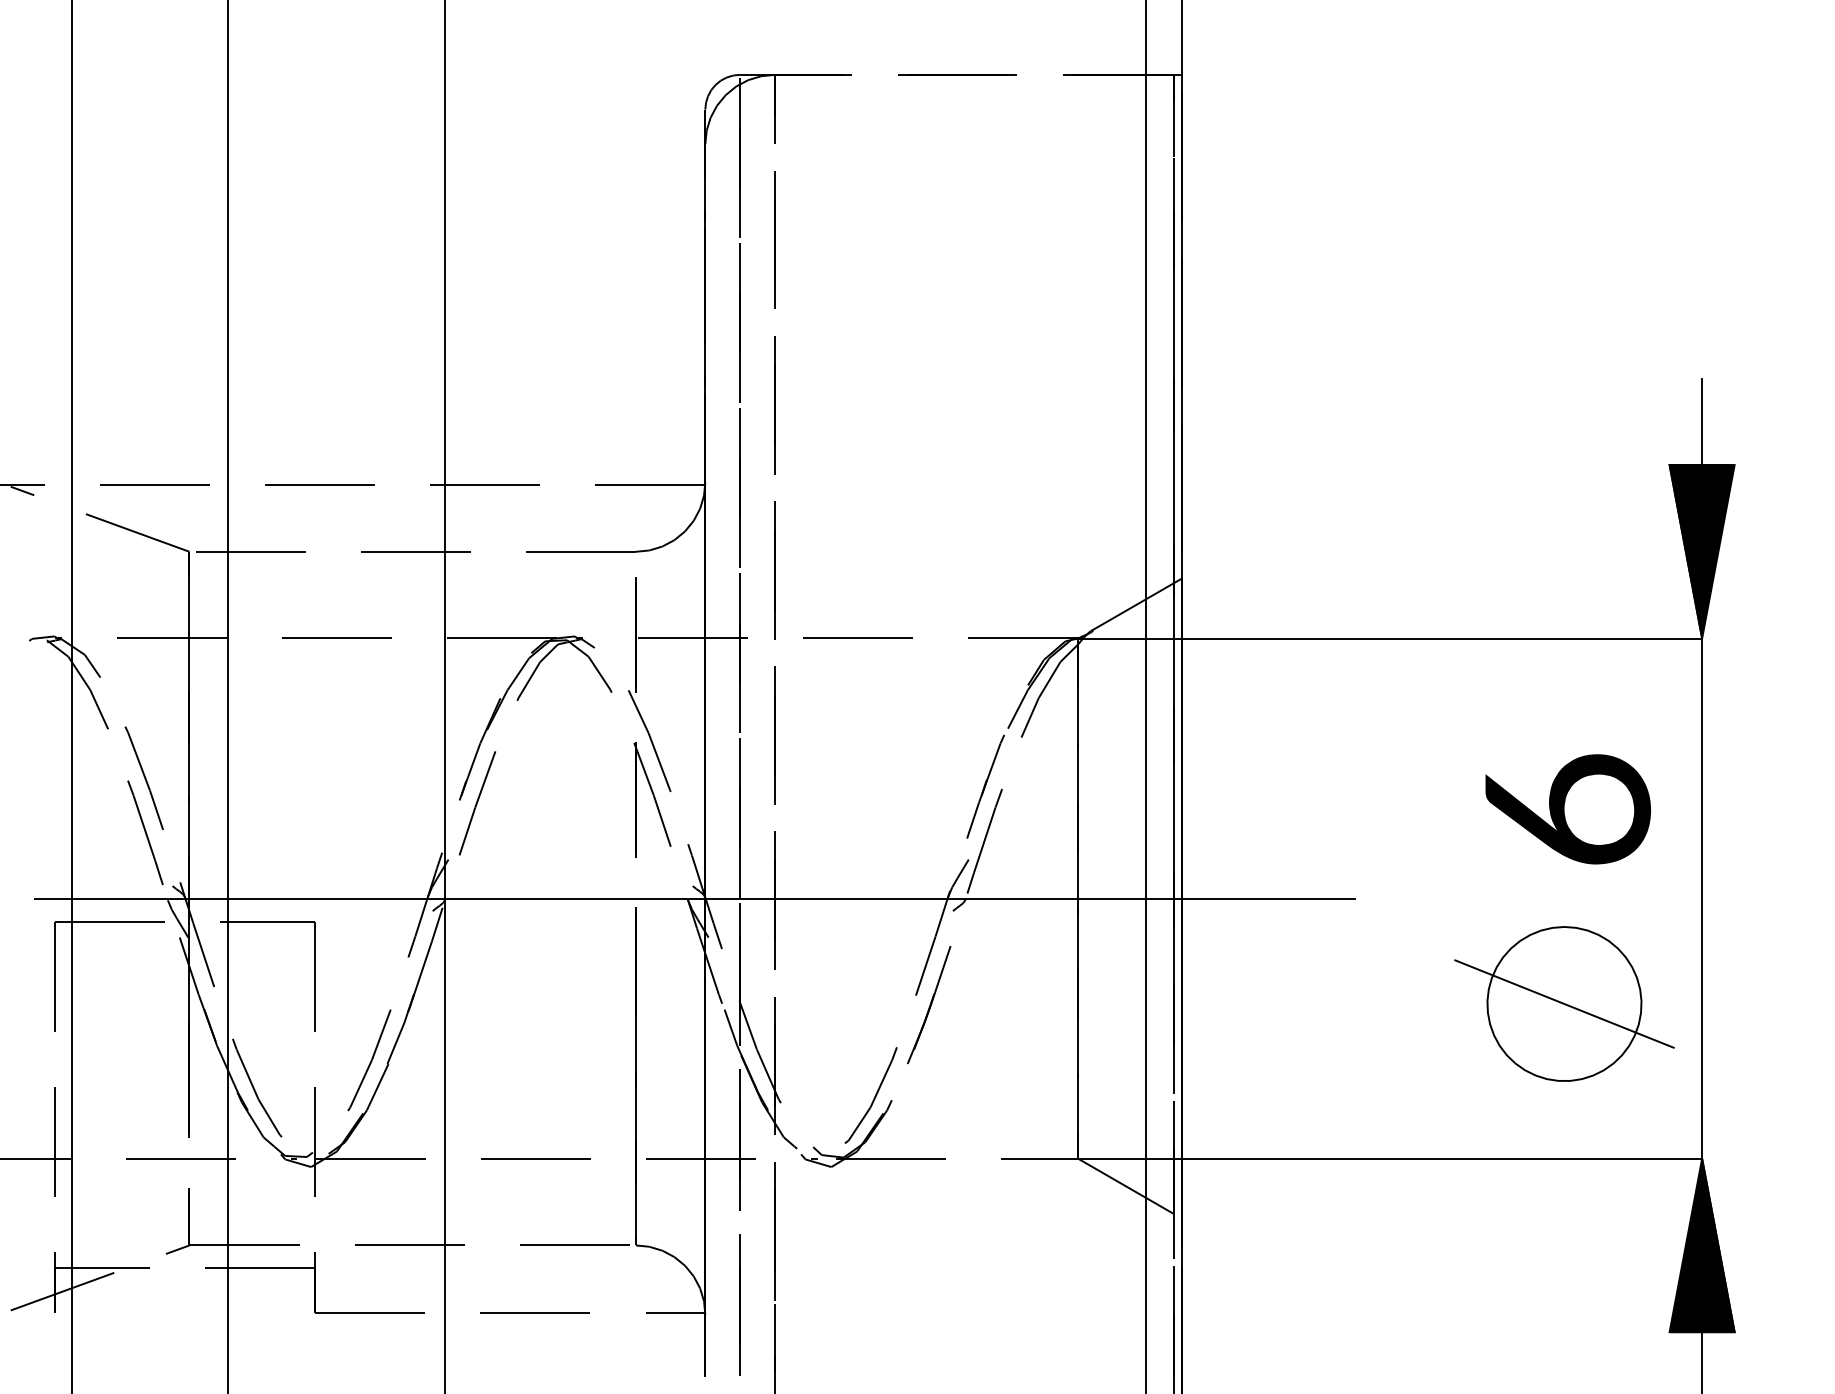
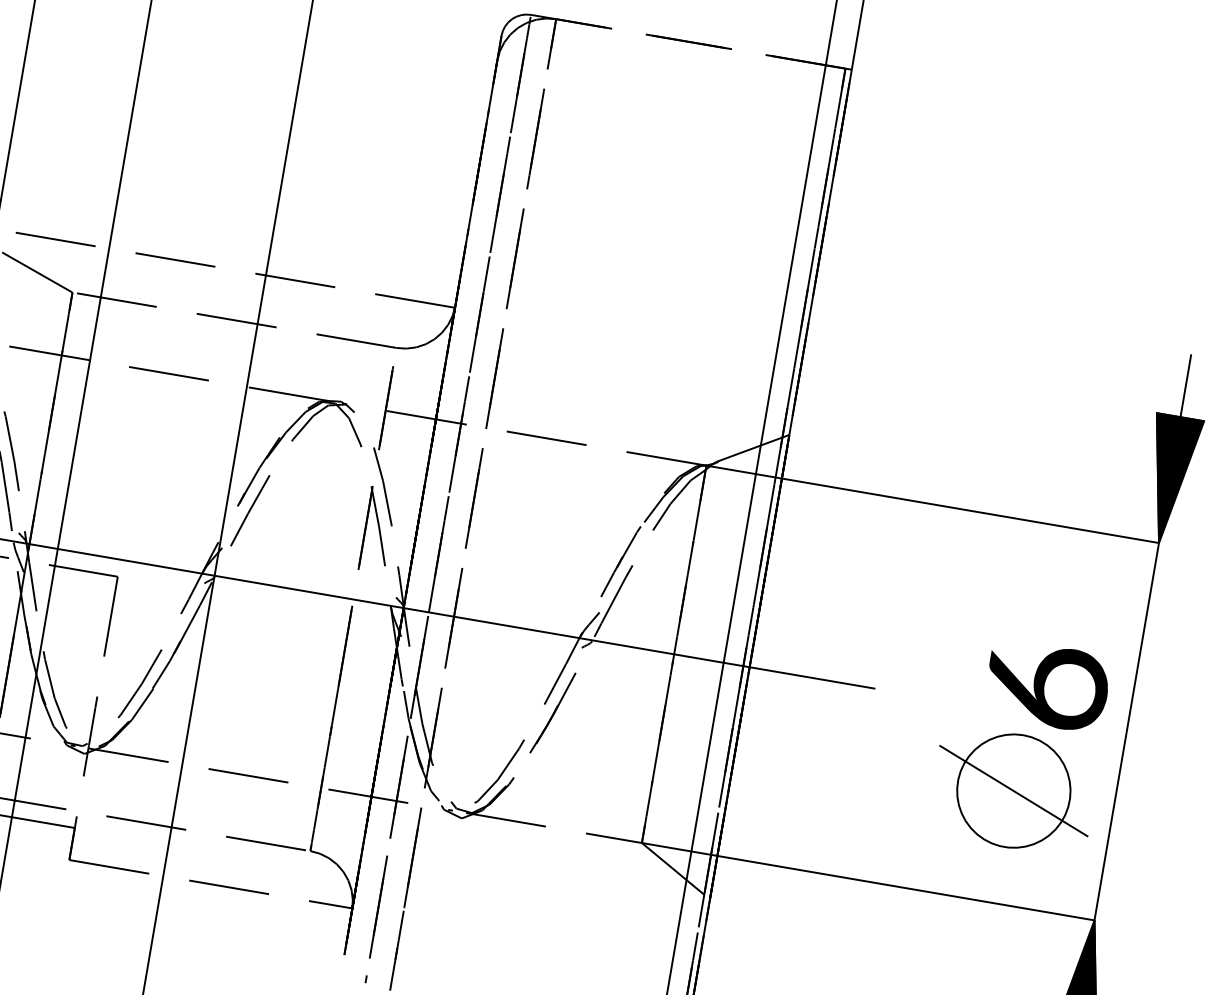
text: (1567, 809) -> (1046, 685), moved

